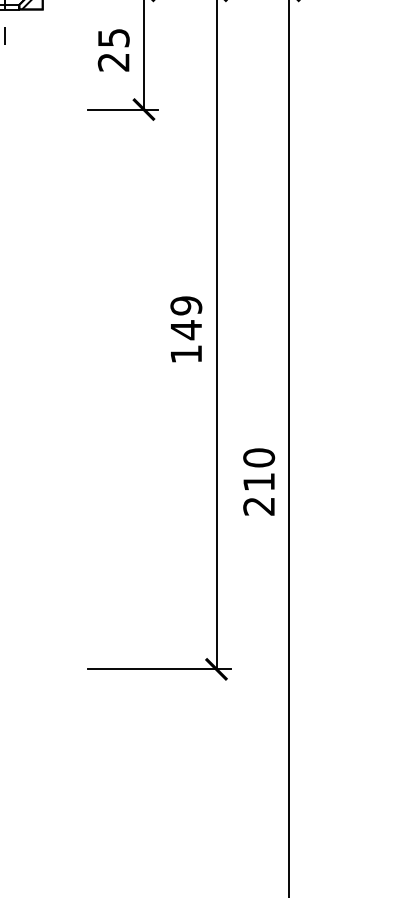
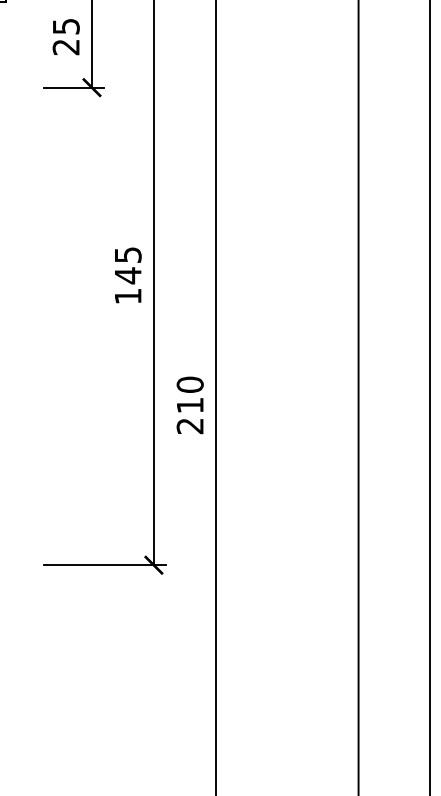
text: (185, 306) -> (127, 255), 149 -> 145

